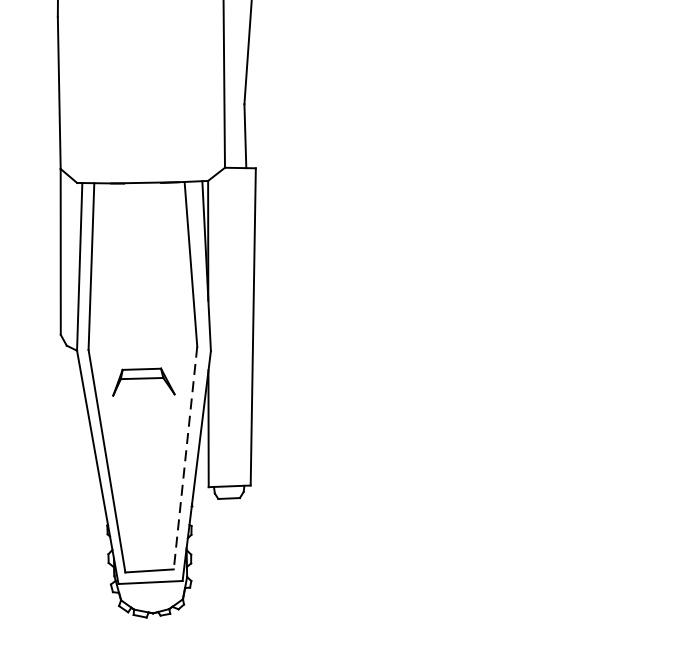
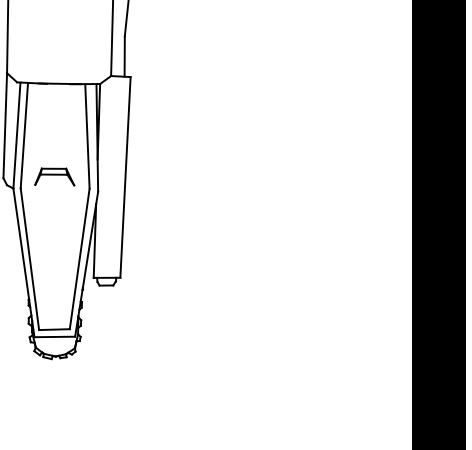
part: (143, 381) -> (54, 176), moved
line: (185, 457) -> (79, 258), dashed -> solid

